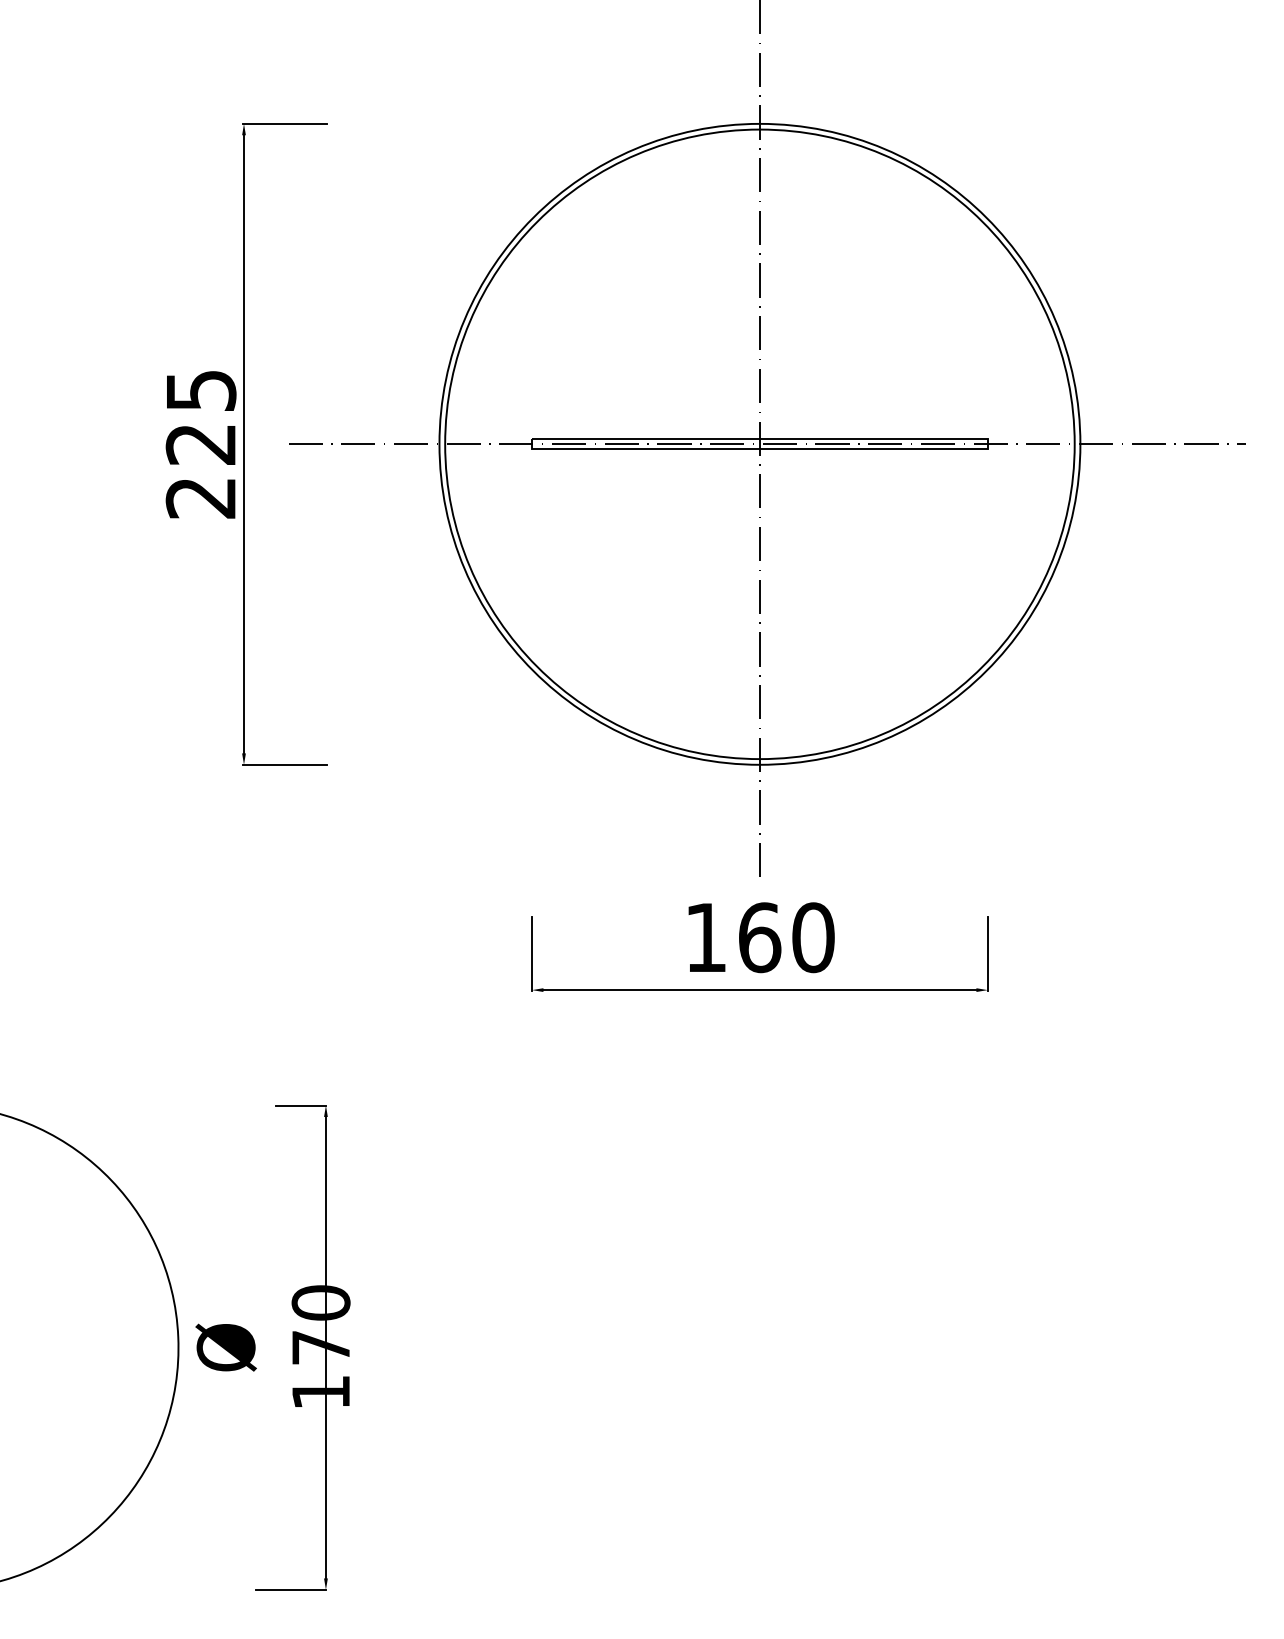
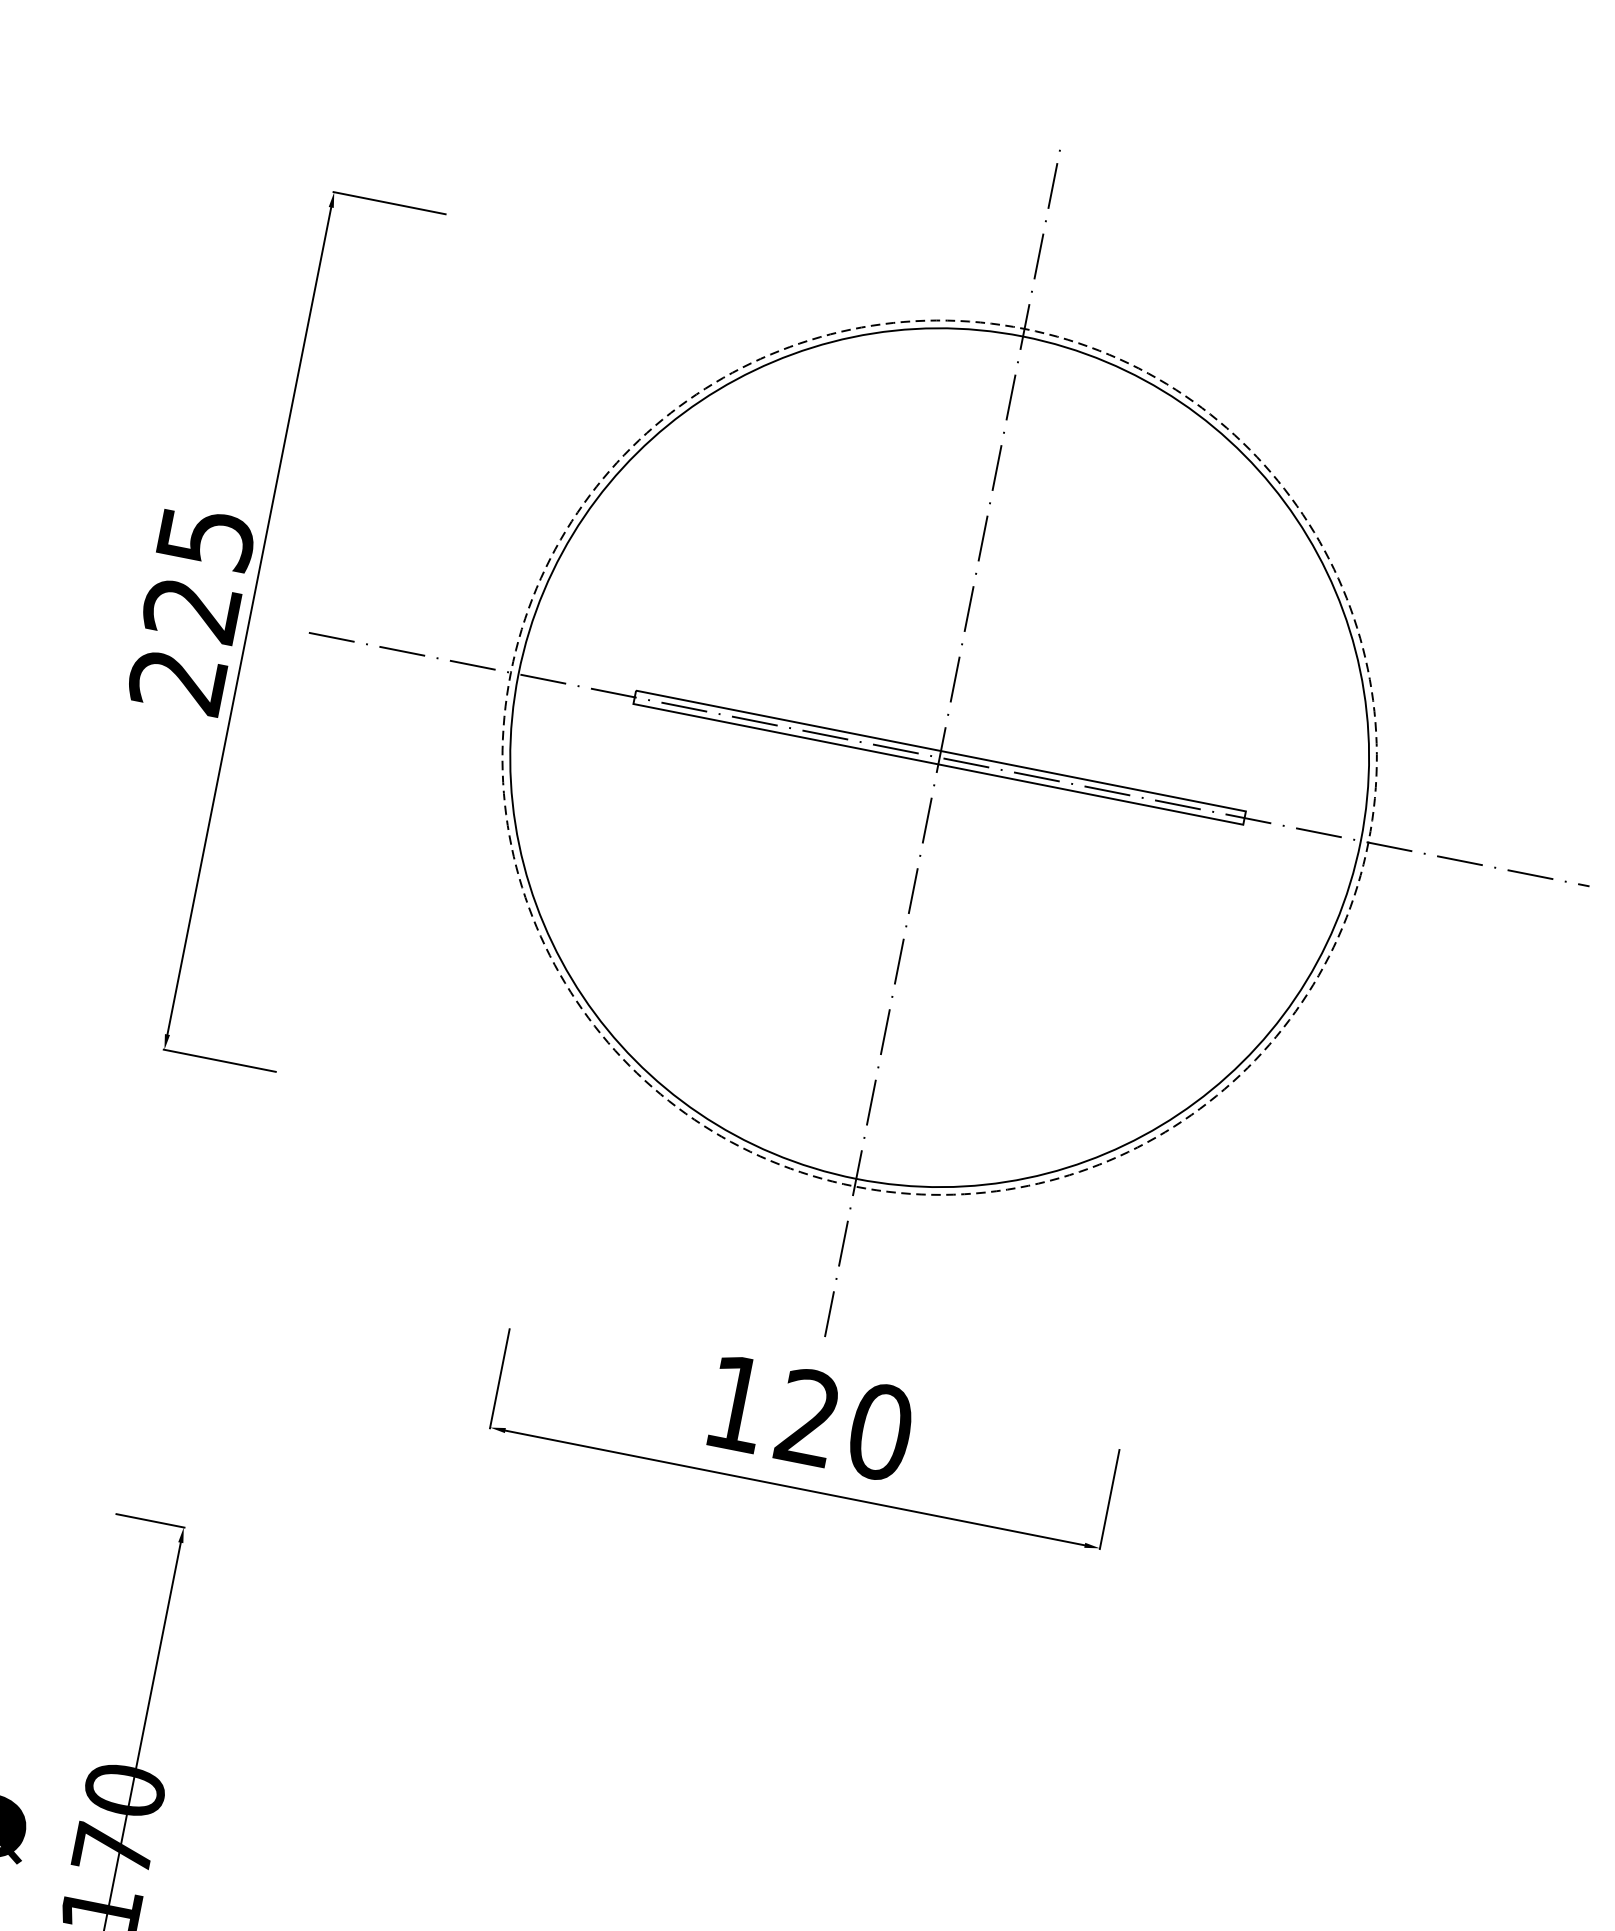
circle: (759, 443) -> (939, 756), solid -> dashed
text: (760, 937) -> (809, 1417), 160 -> 120

